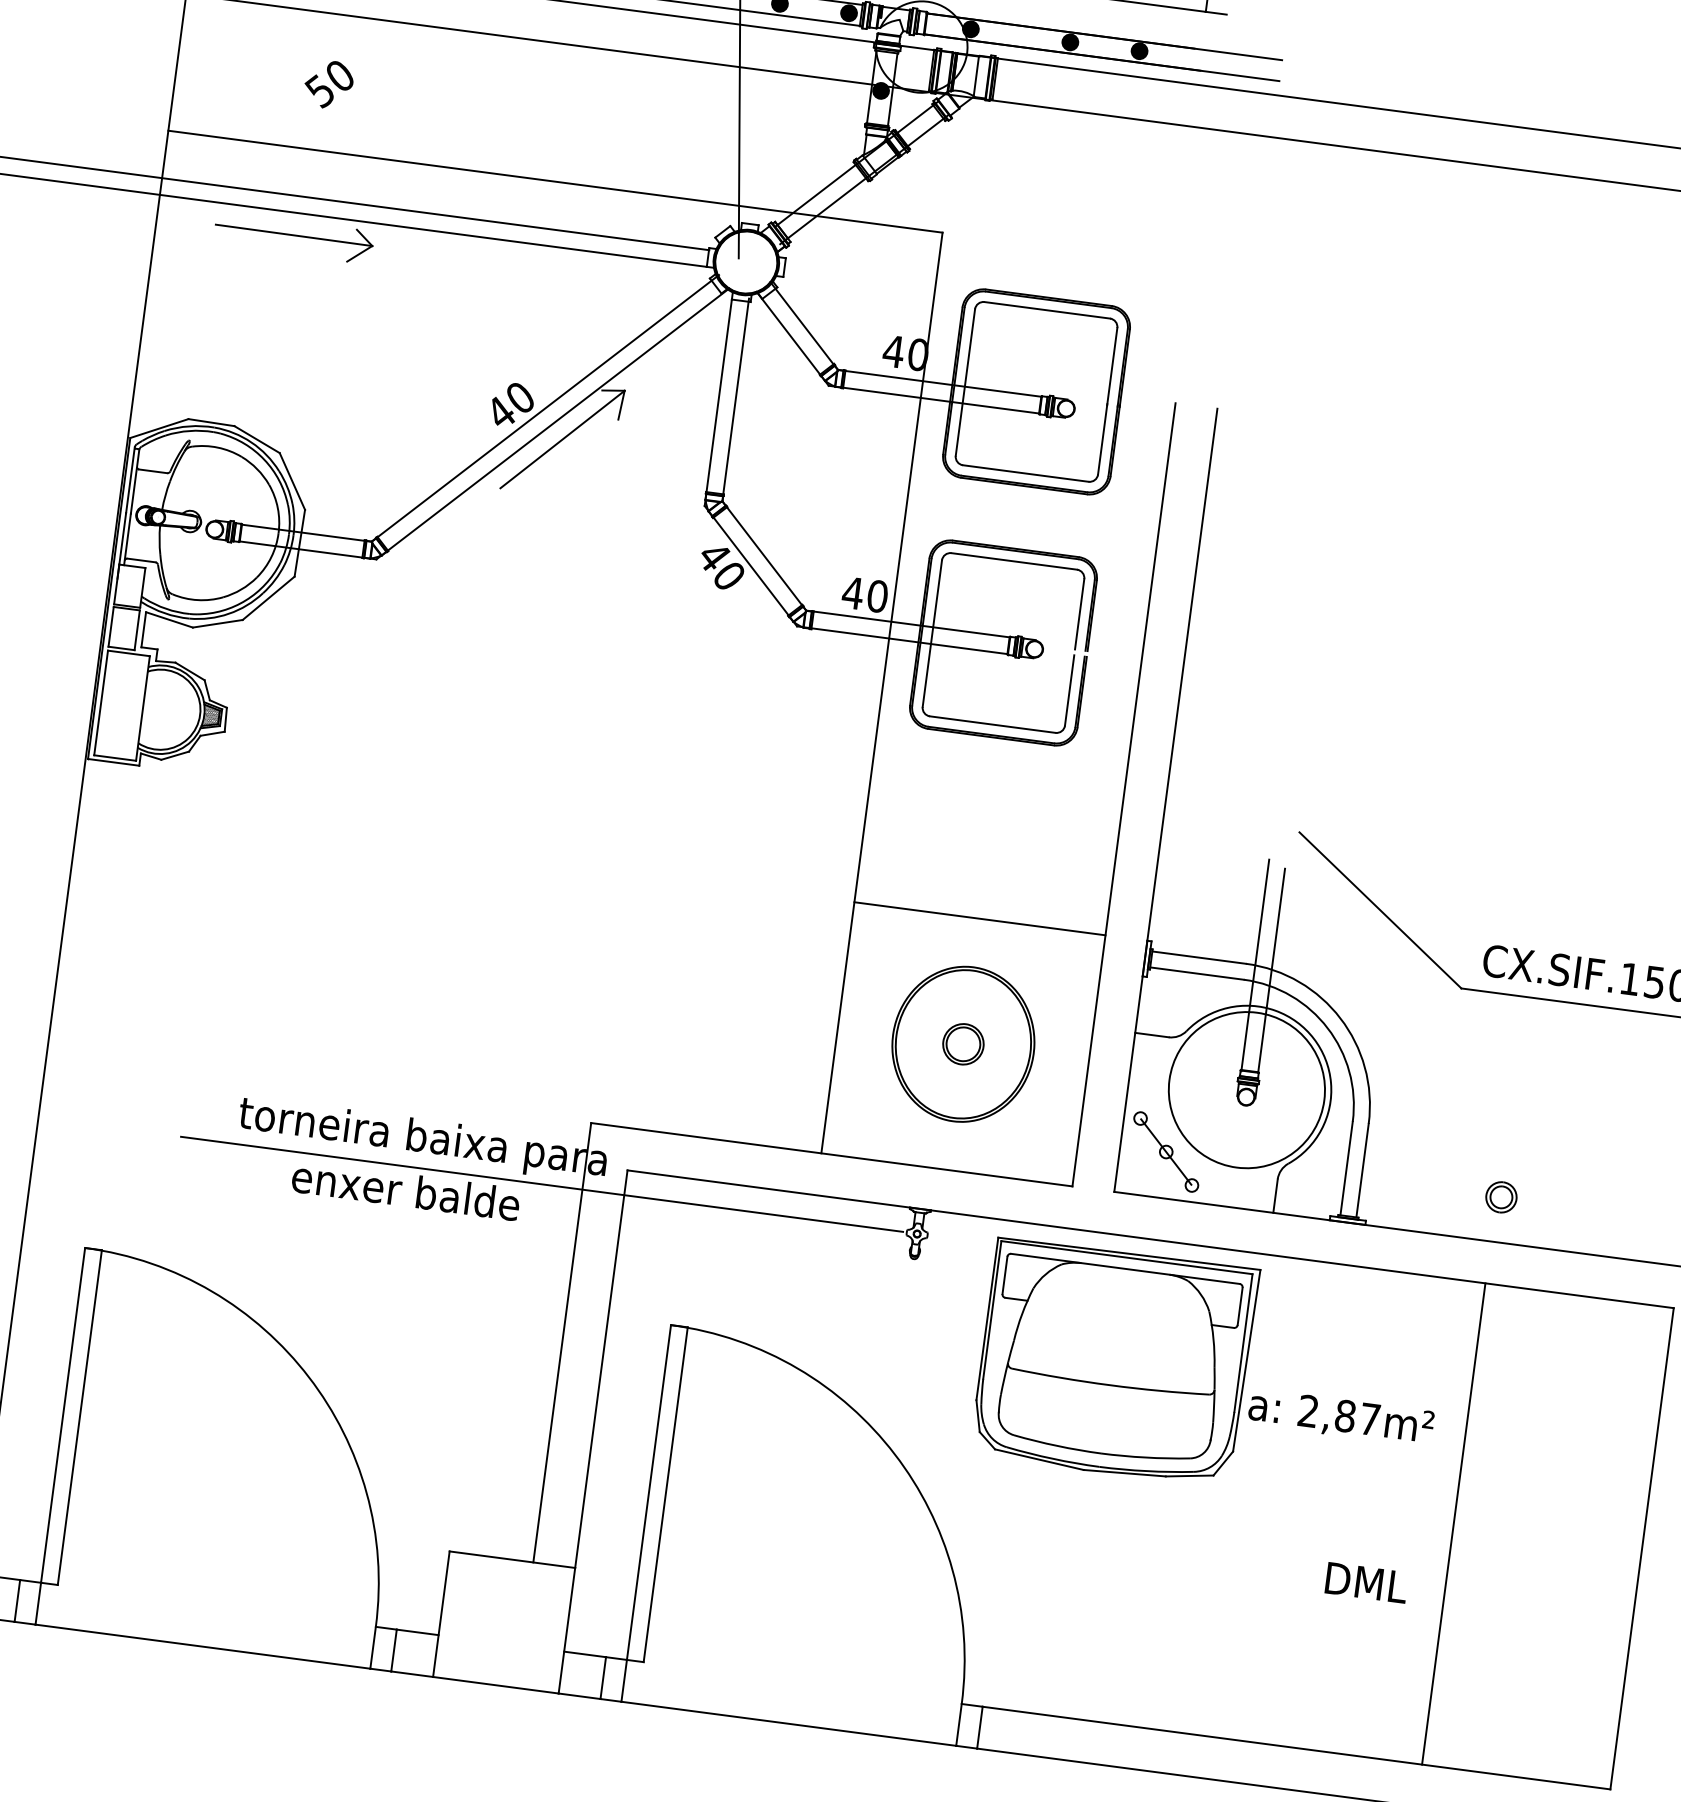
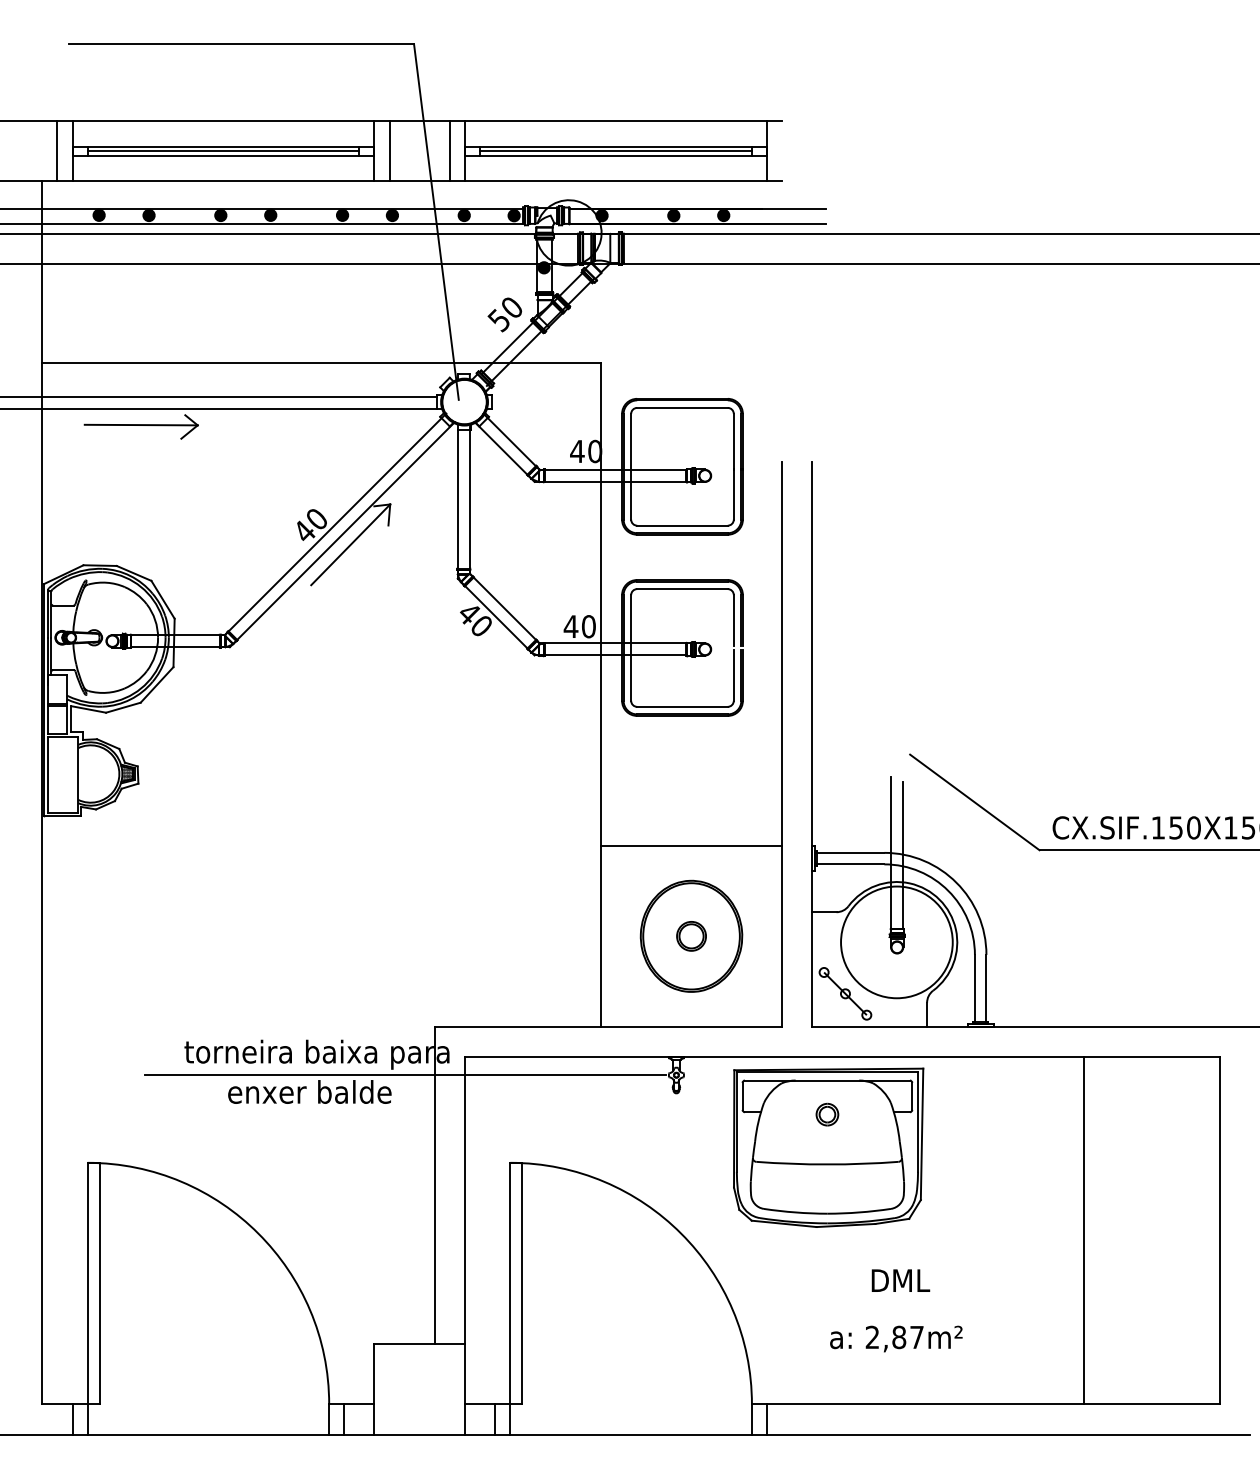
text: (328, 83) -> (504, 314), moved
part: (1501, 1197) -> (827, 1114), moved
text: (1341, 1417) -> (896, 1338), moved
text: (1366, 1582) -> (900, 1280), moved

